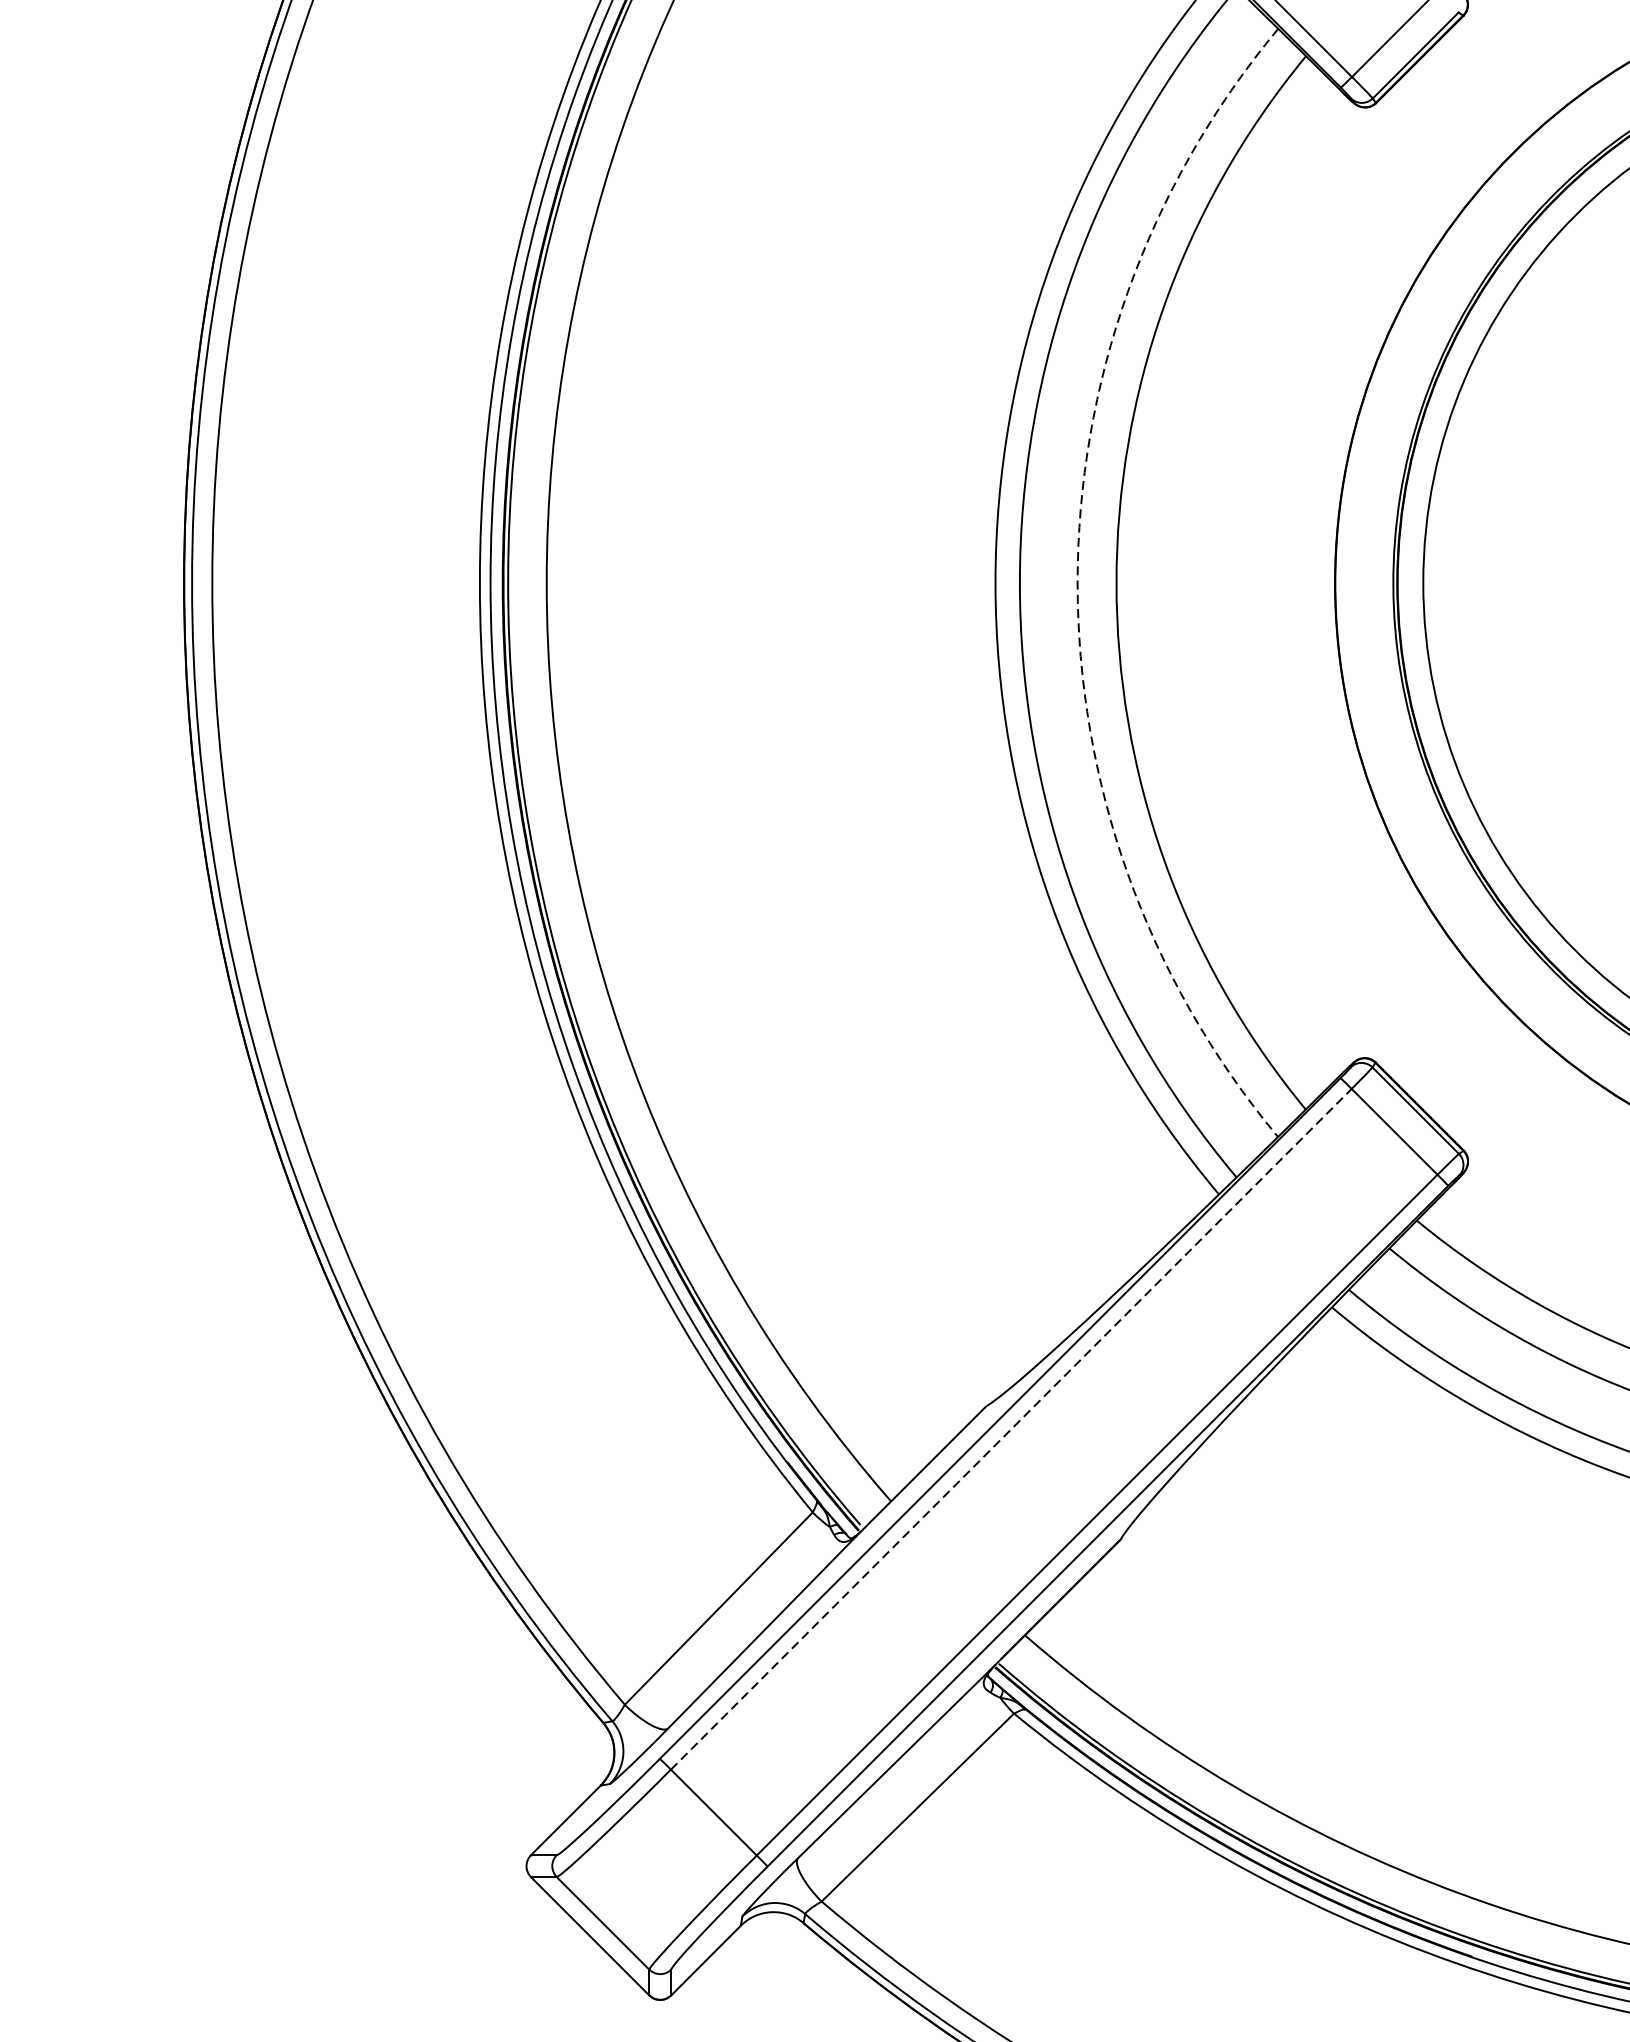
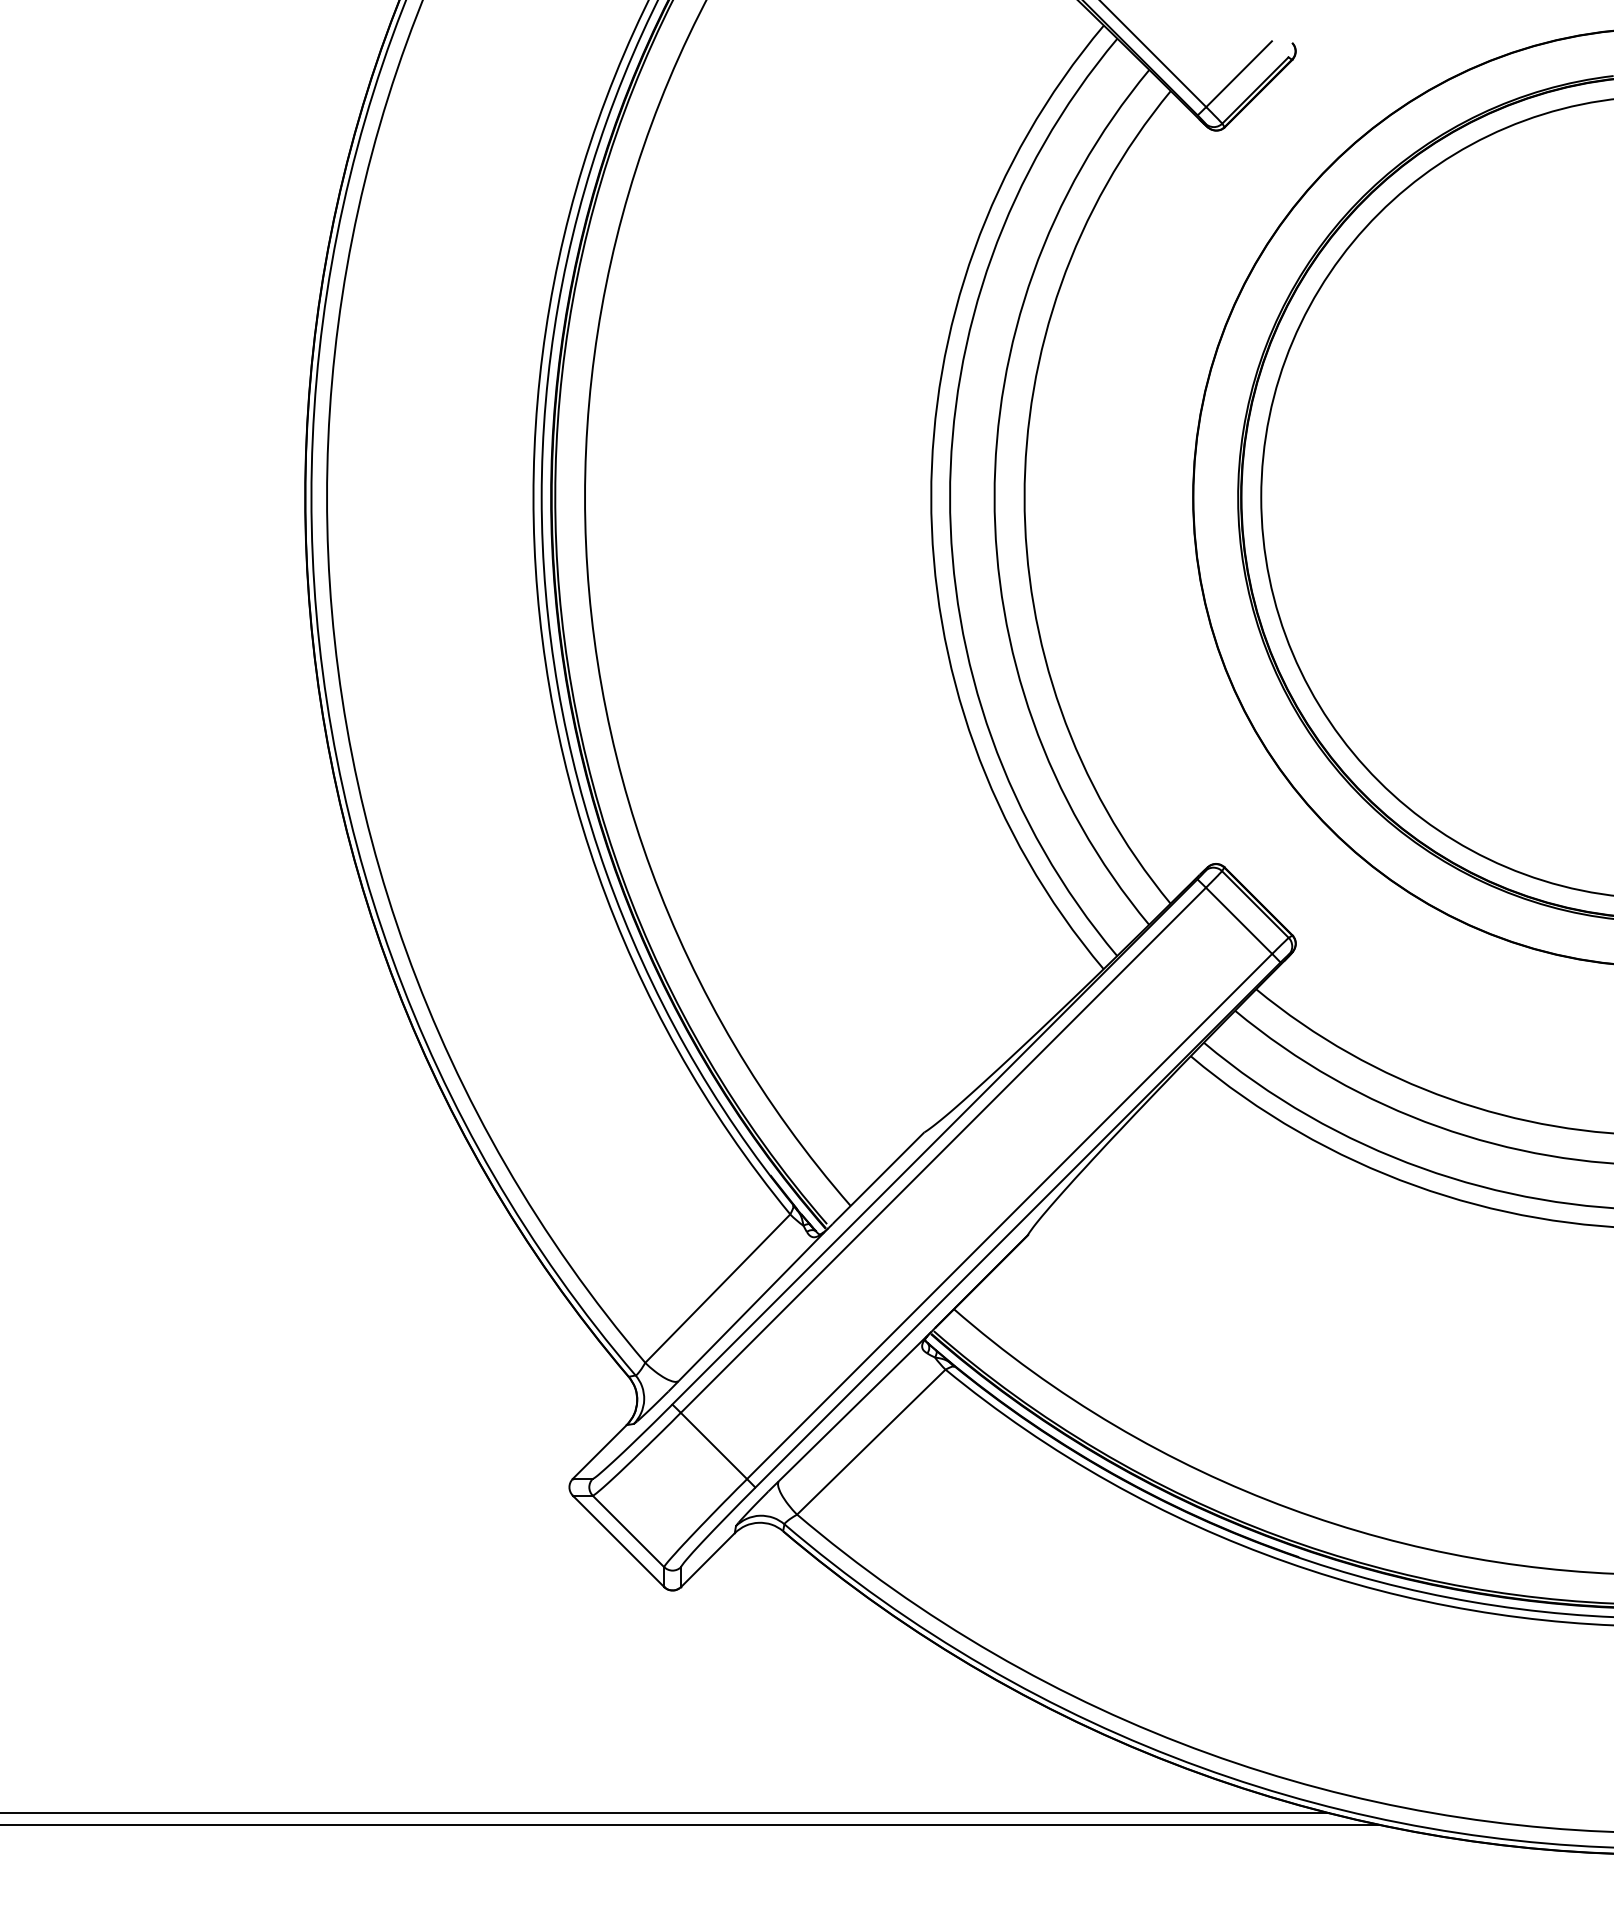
arc: (1077, 583) -> (994, 497), dashed -> solid
line: (1011, 1428) -> (943, 1149), dashed -> solid

